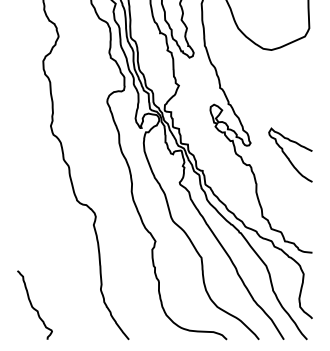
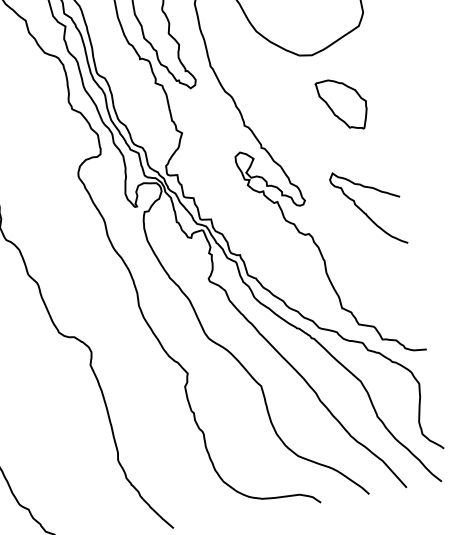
part: (285, 85) -> (342, 104), added

